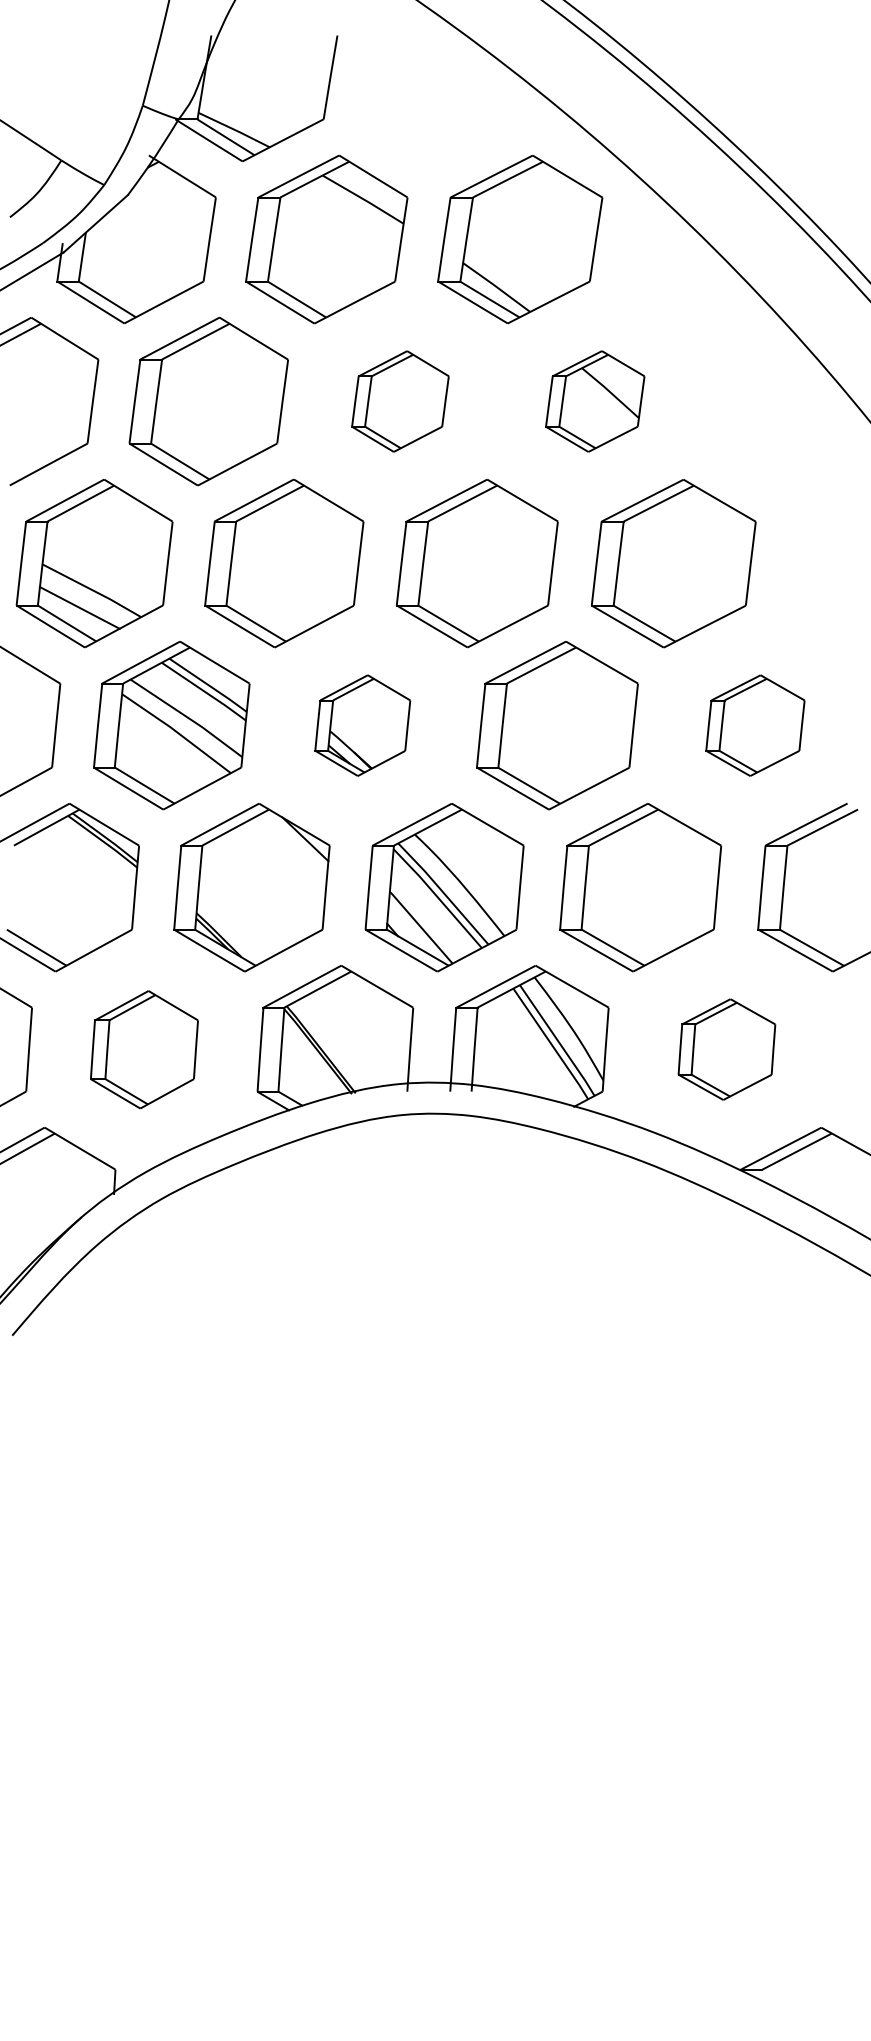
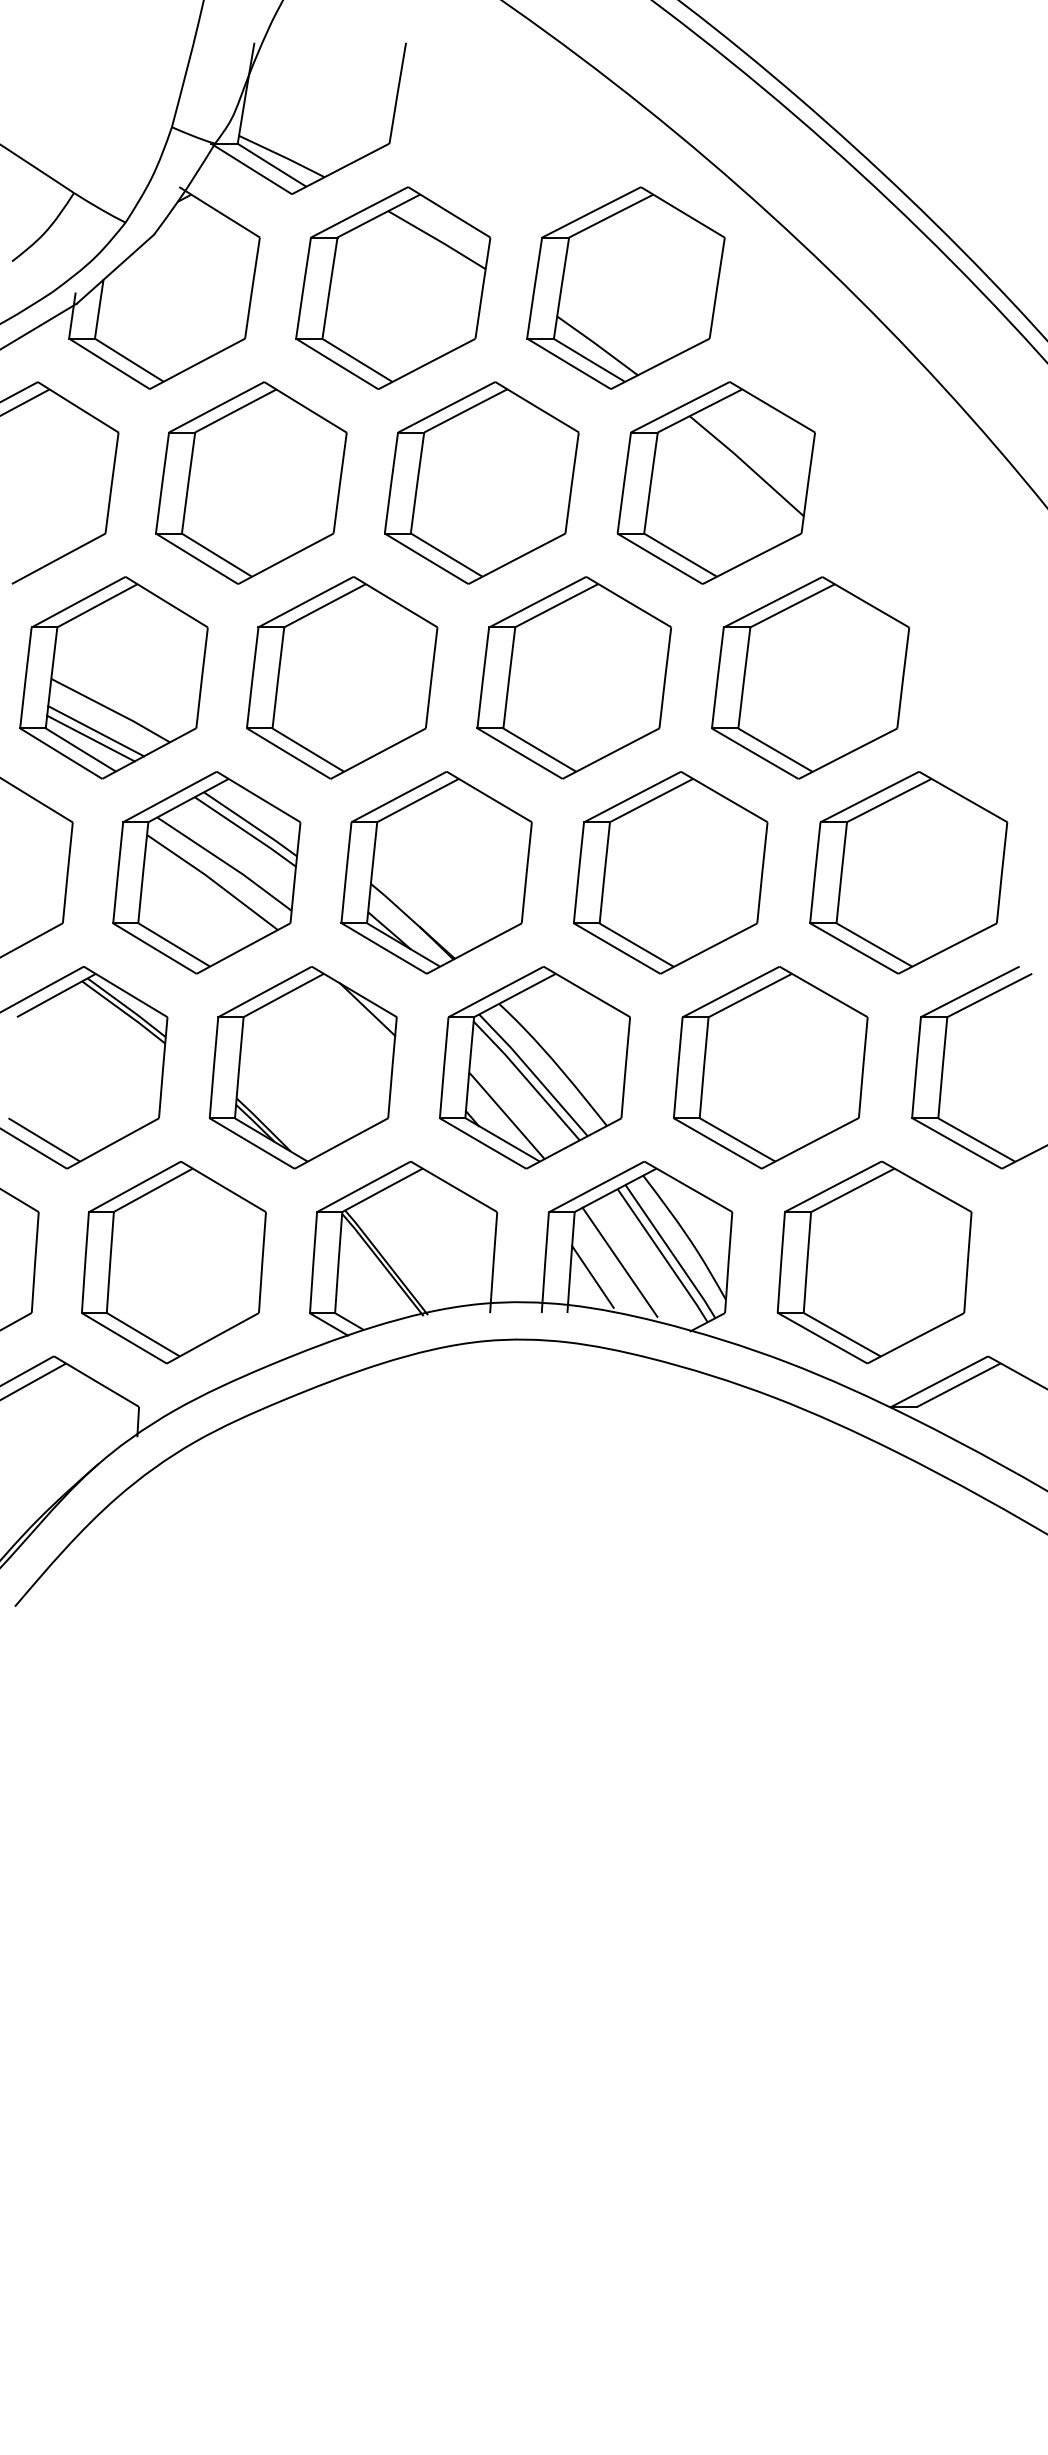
part: (400, 401) -> (481, 482), size x1.67
part: (594, 401) -> (715, 482), size x1.67
line: (75, 613) -> (90, 738), added
part: (362, 725) -> (436, 872), size x1.67
part: (755, 725) -> (908, 872), size x1.67
line: (514, 1048) -> (619, 1261), added
part: (144, 1049) -> (173, 1262), size x1.43
part: (726, 1049) -> (874, 1262), size x1.67
line: (492, 1061) -> (592, 1276), added

